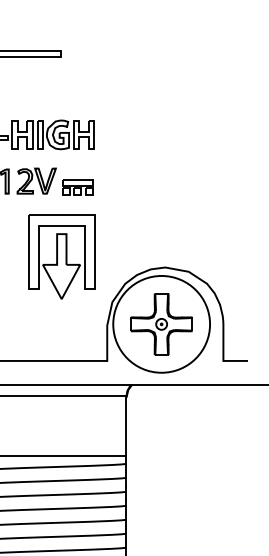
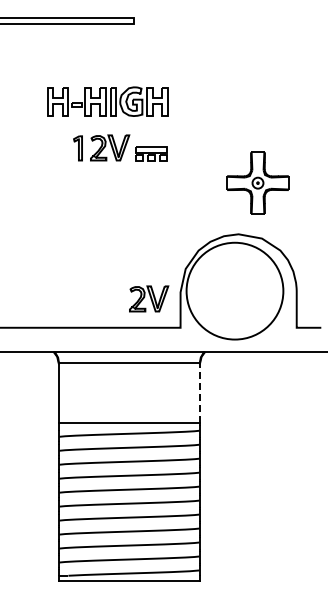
part: (61, 256) -> (134, 223), removed
part: (161, 323) -> (257, 182), moved
part: (76, 331) -> (149, 298), added
line: (126, 426) -> (199, 393), solid -> dashed

